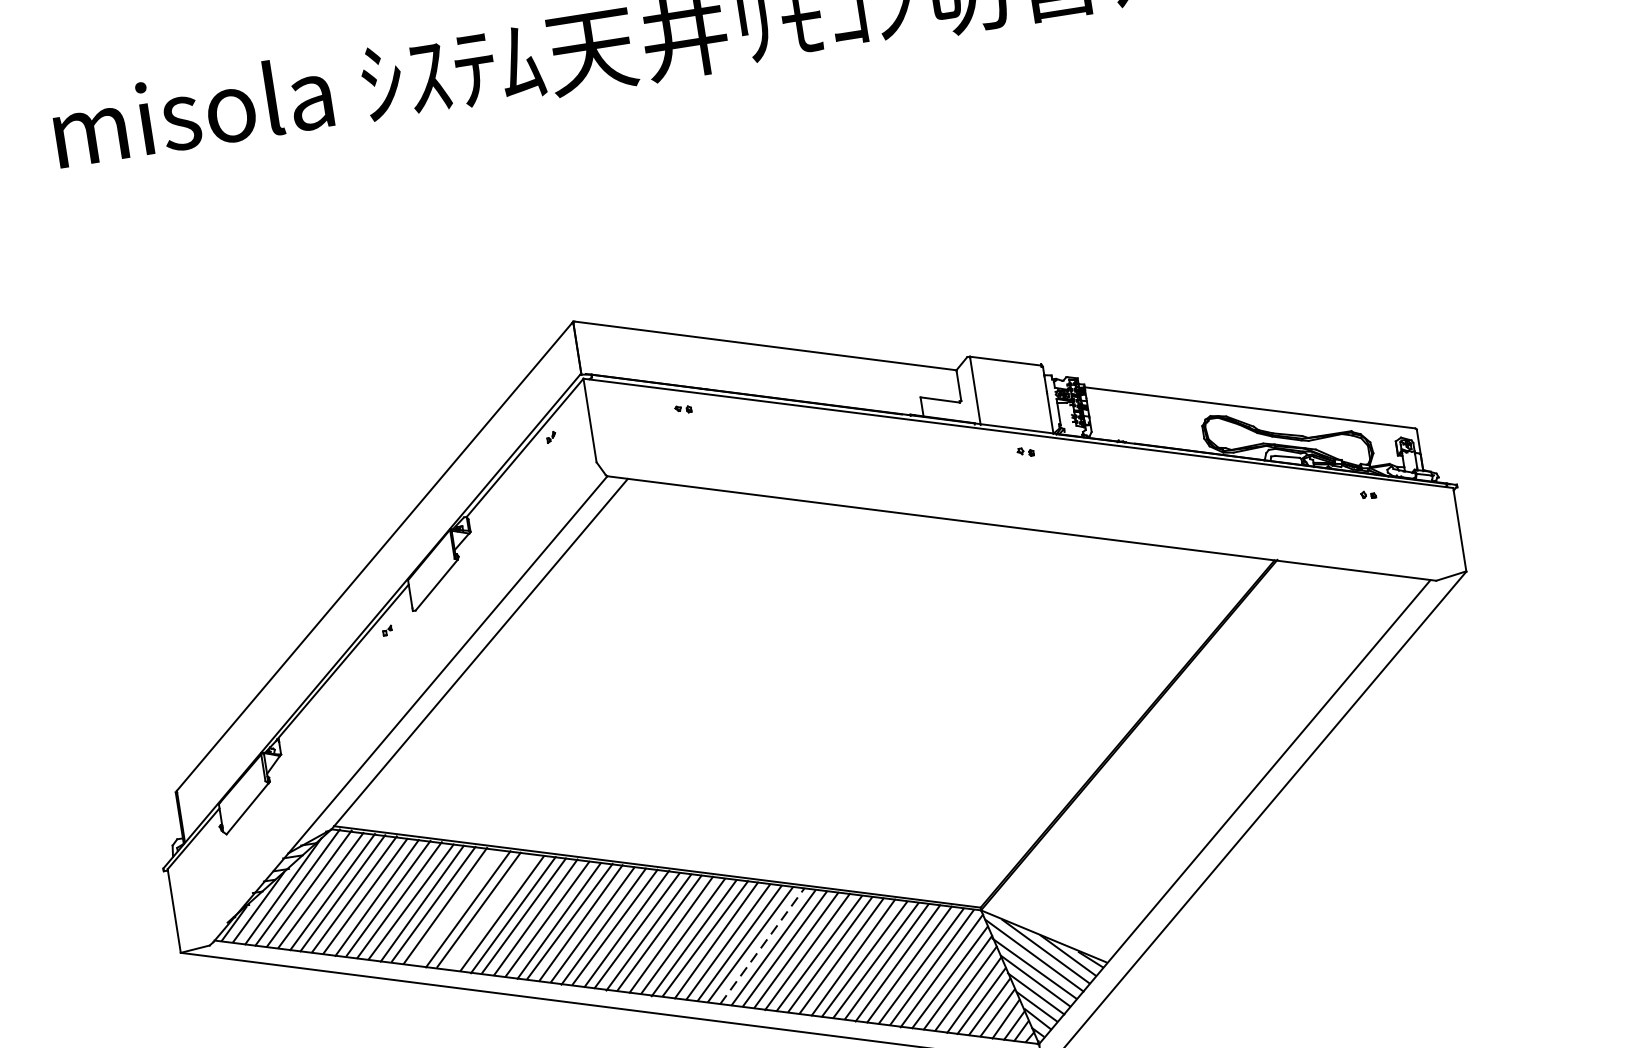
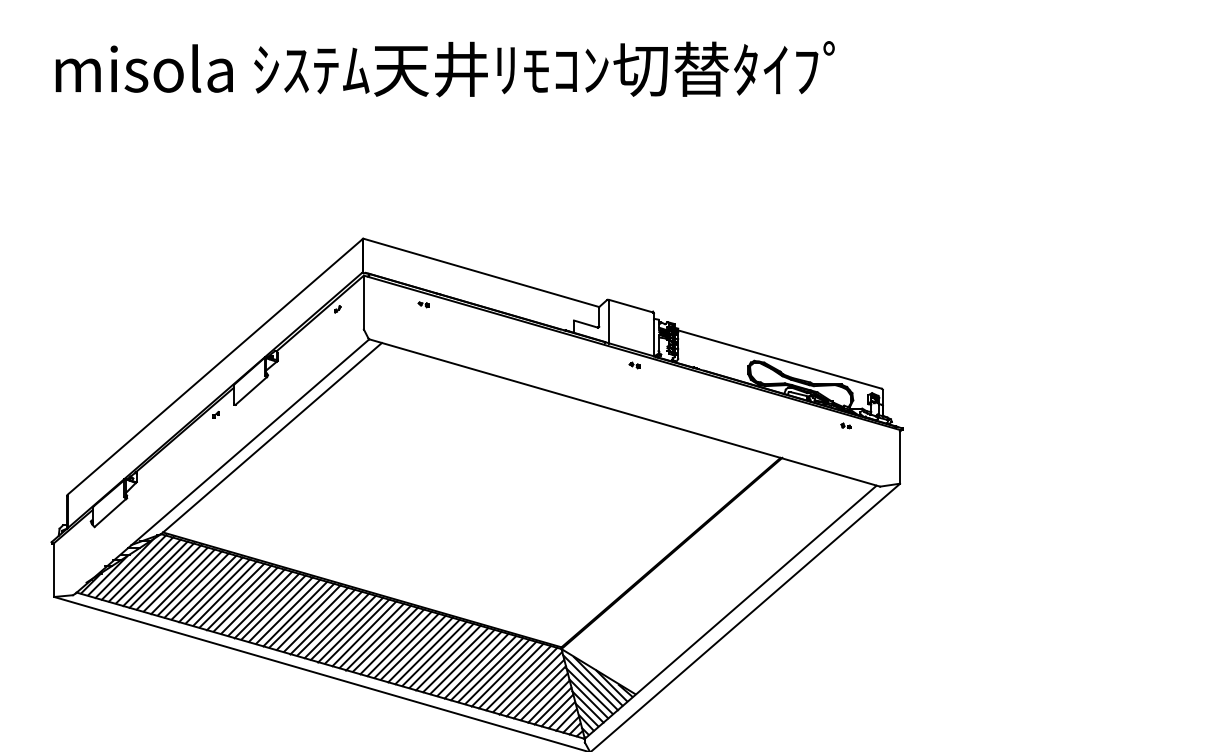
line: (455, 907) -> (231, 595), added
line: (489, 911) -> (252, 601), added
line: (762, 946) -> (420, 650), dashed -> solid

